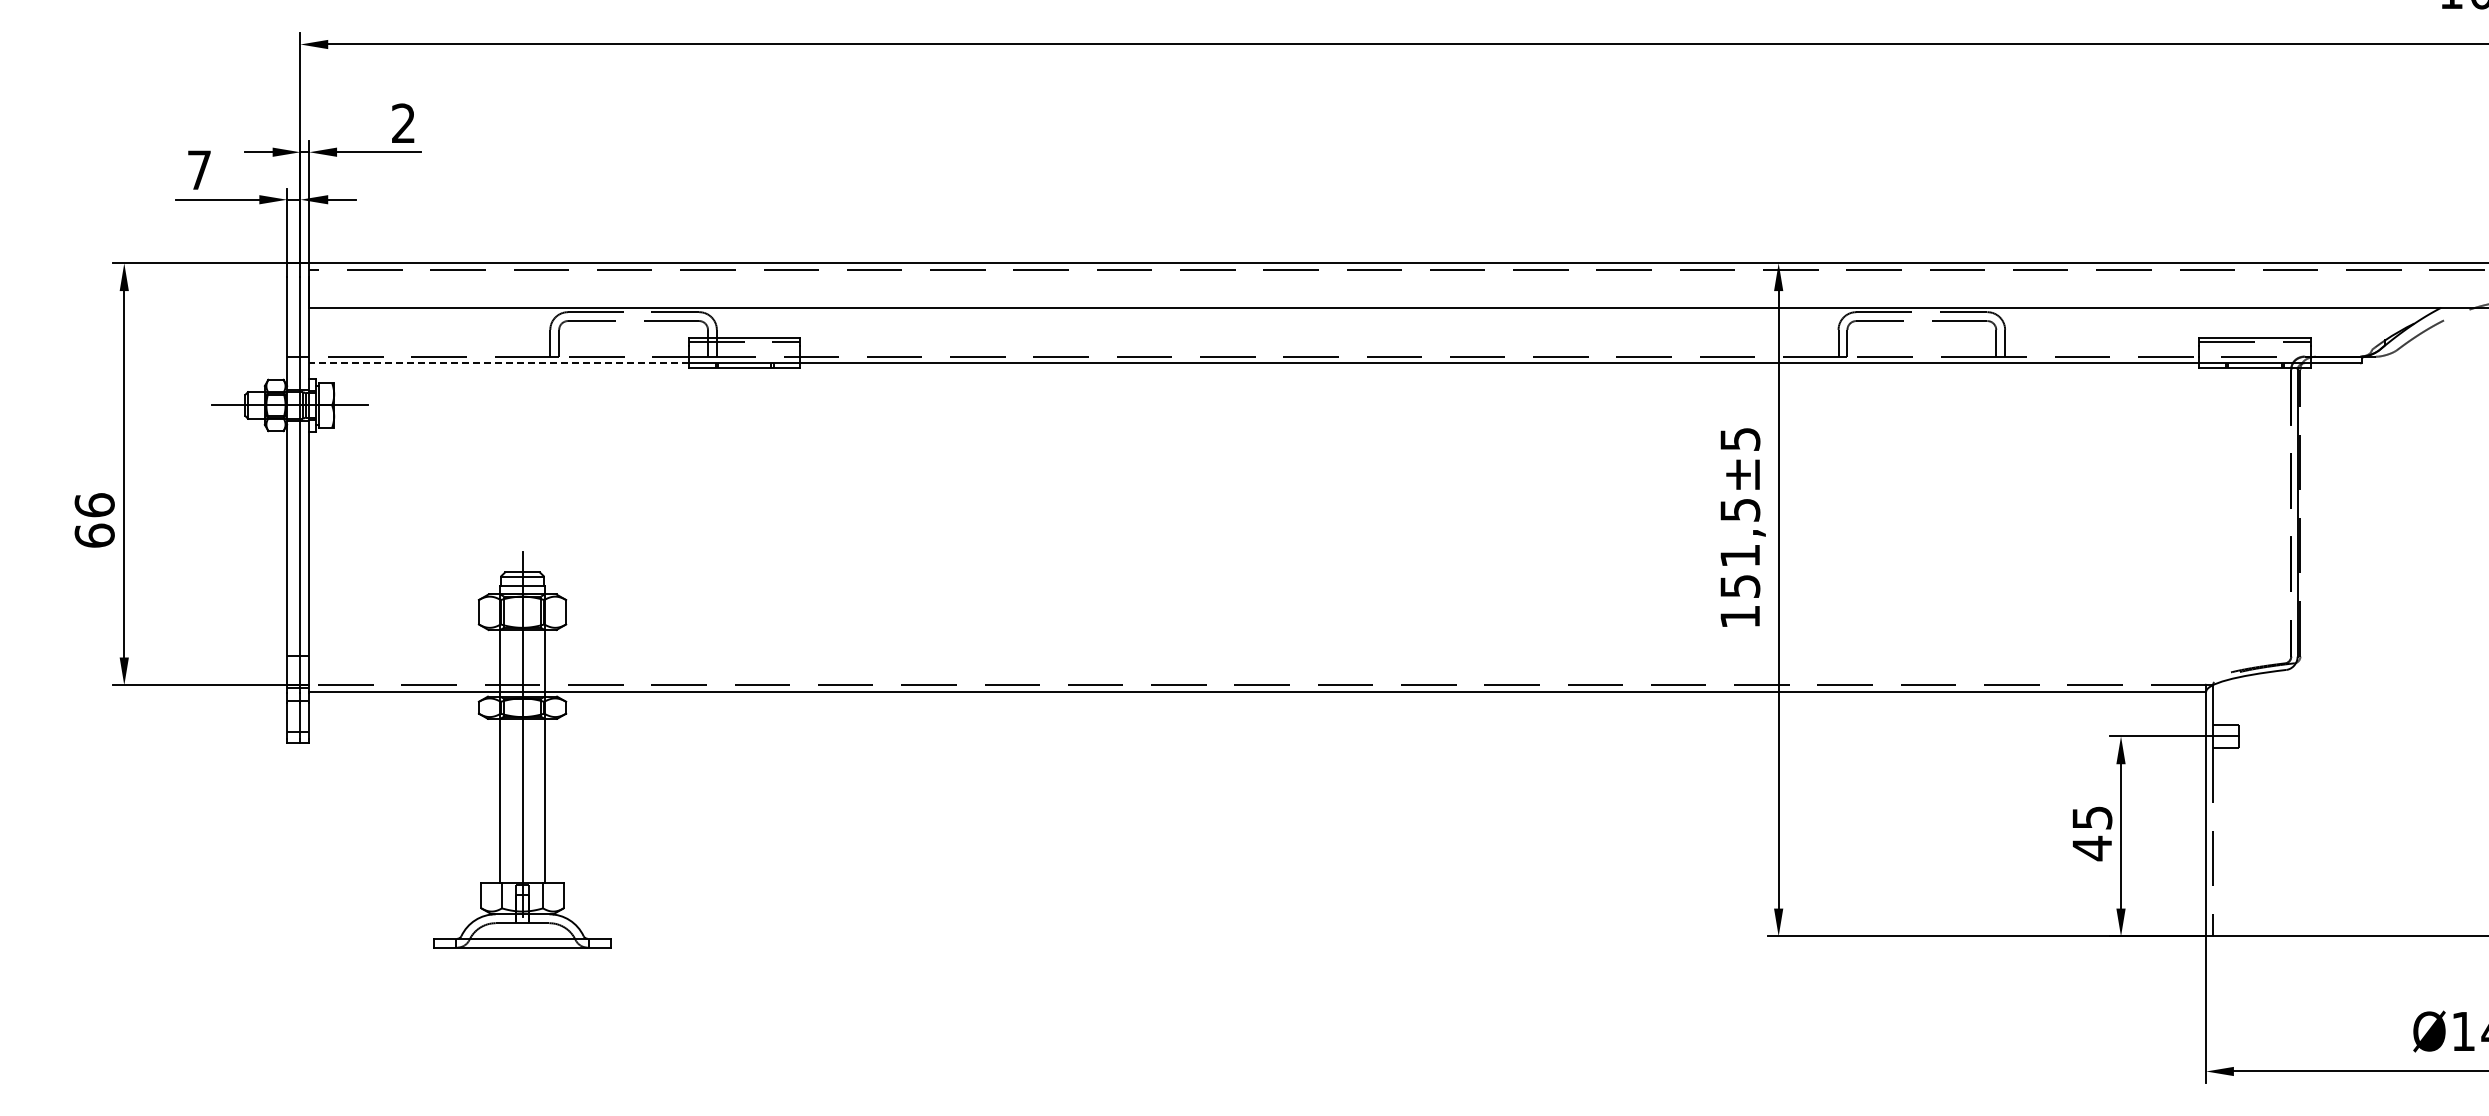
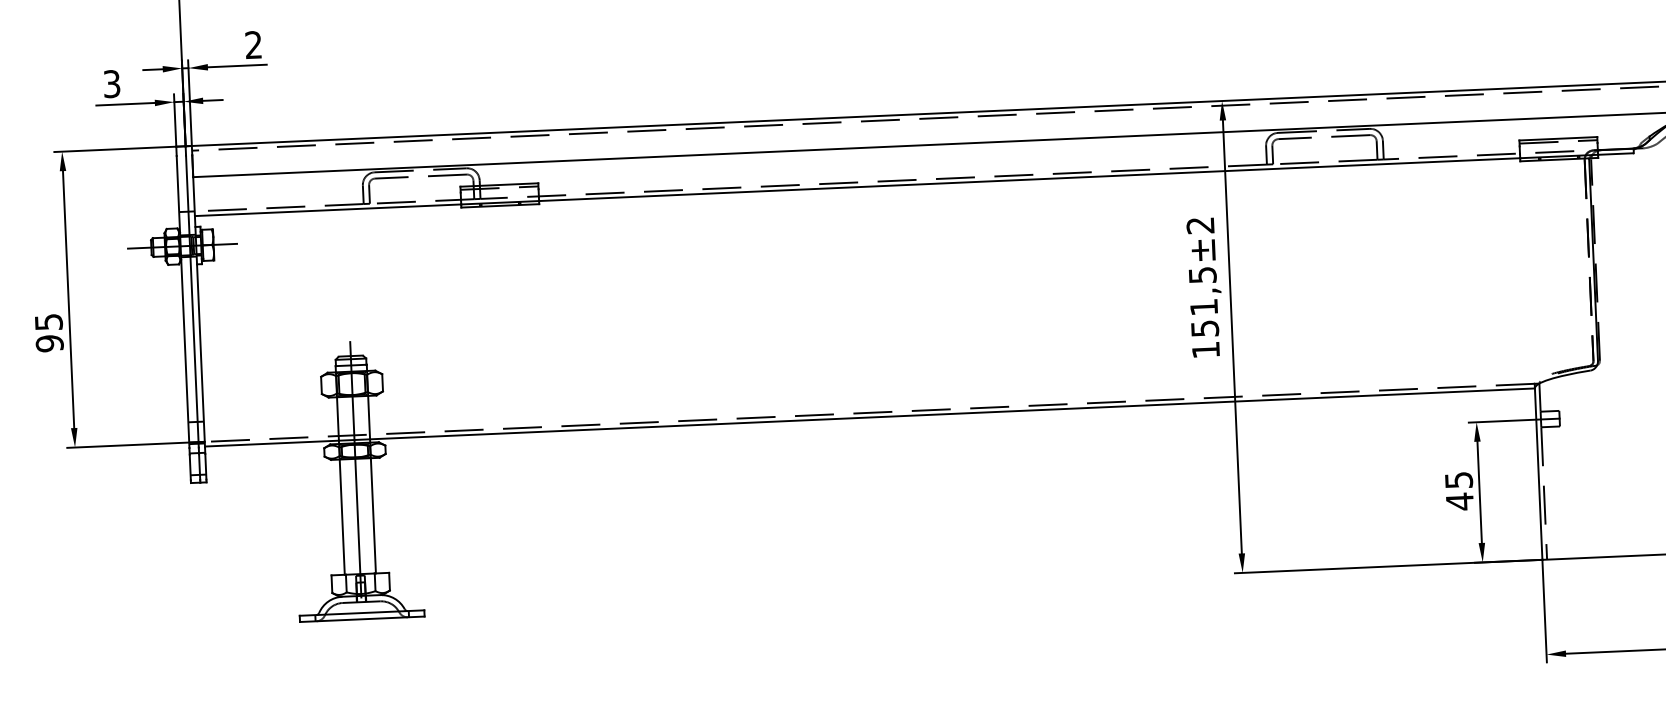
text: (199, 170) -> (112, 84), 7 -> 3
line: (499, 363) -> (328, 210), dashed -> solid
text: (1740, 439) -> (1200, 225), ±5 -> ±2
text: (94, 520) -> (49, 332), 66 -> 95

